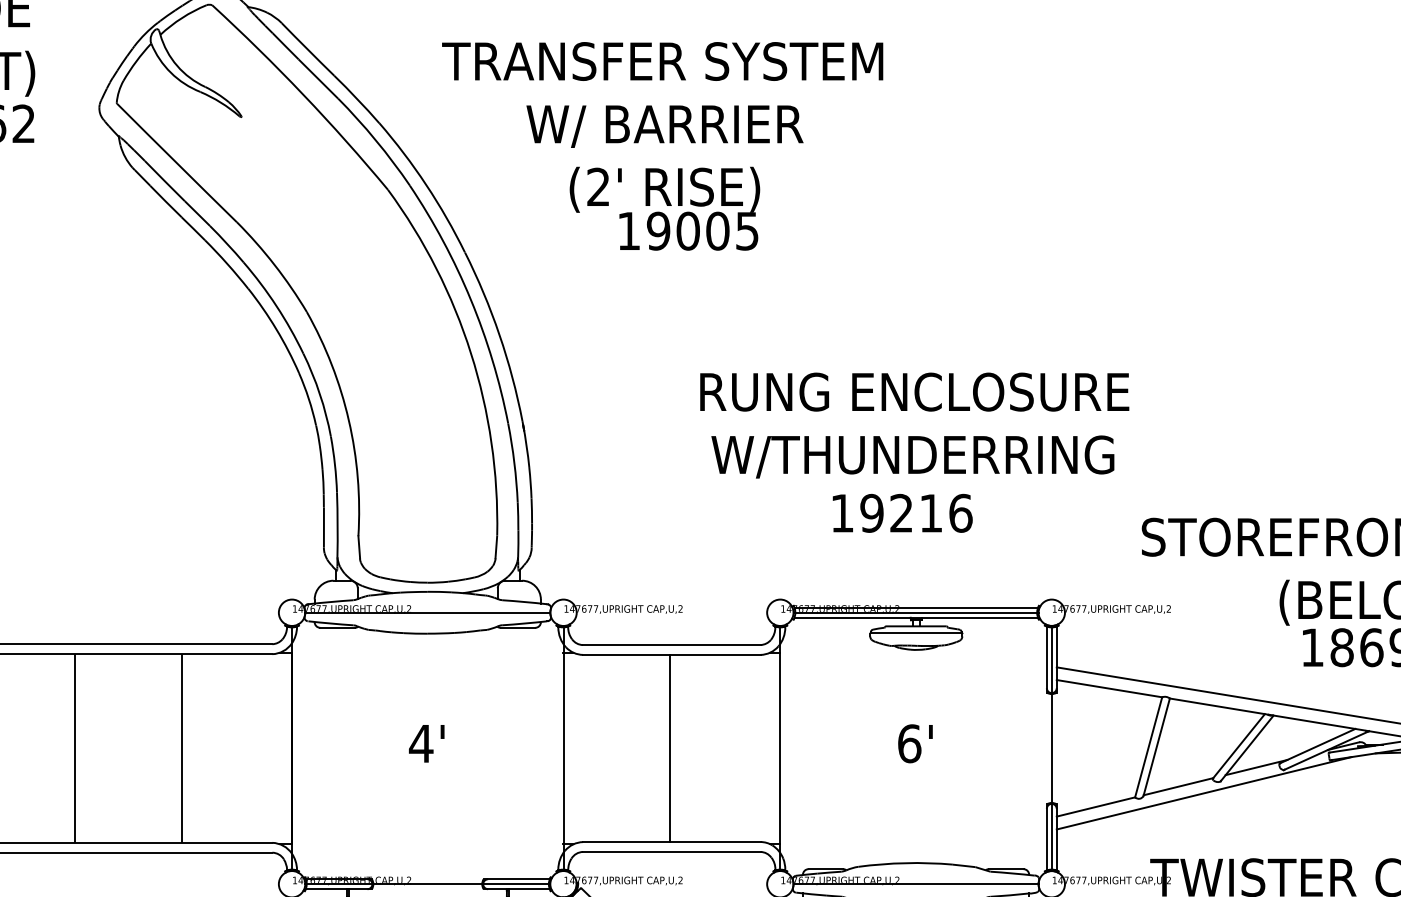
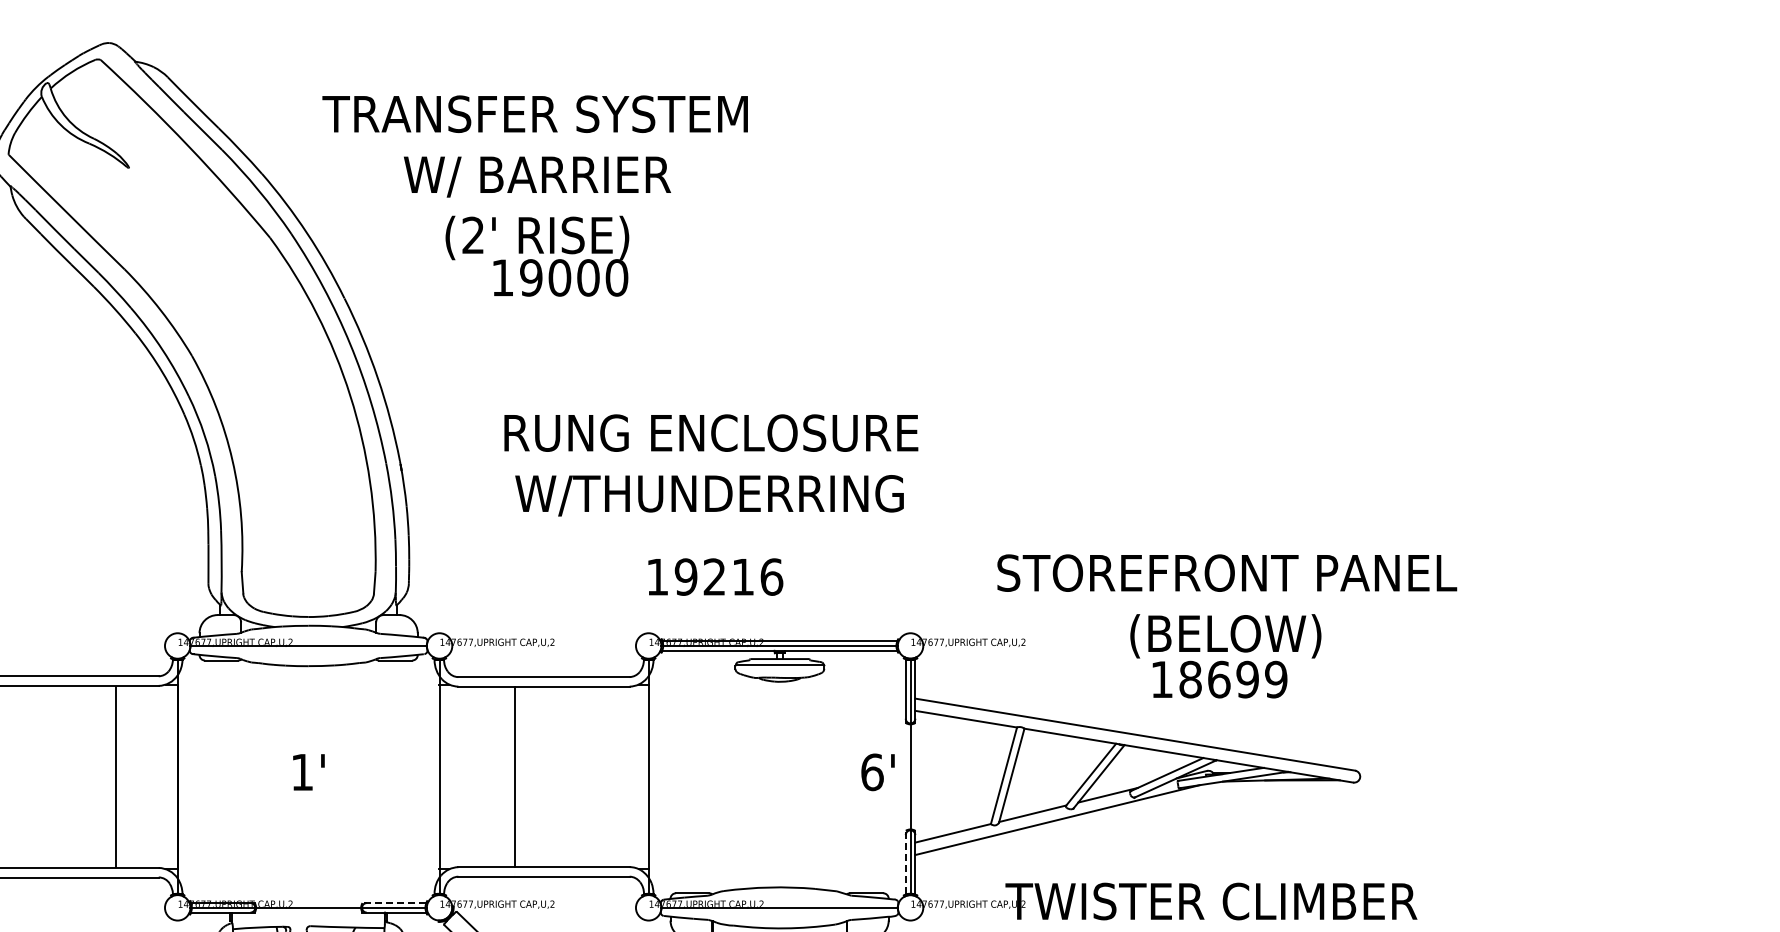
text: (746, 230) -> (616, 277), 19005 -> 19000
text: (914, 425) -> (711, 465), moved
text: (902, 512) -> (715, 576), moved
text: (421, 743) -> (302, 772), 4' -> 1'
text: (914, 743) -> (877, 772), moved
line: (181, 748) -> (115, 776), moved
line: (670, 748) -> (514, 776), moved
line: (1046, 836) -> (905, 861), solid -> dashed
line: (516, 879) -> (394, 903), solid -> dashed

